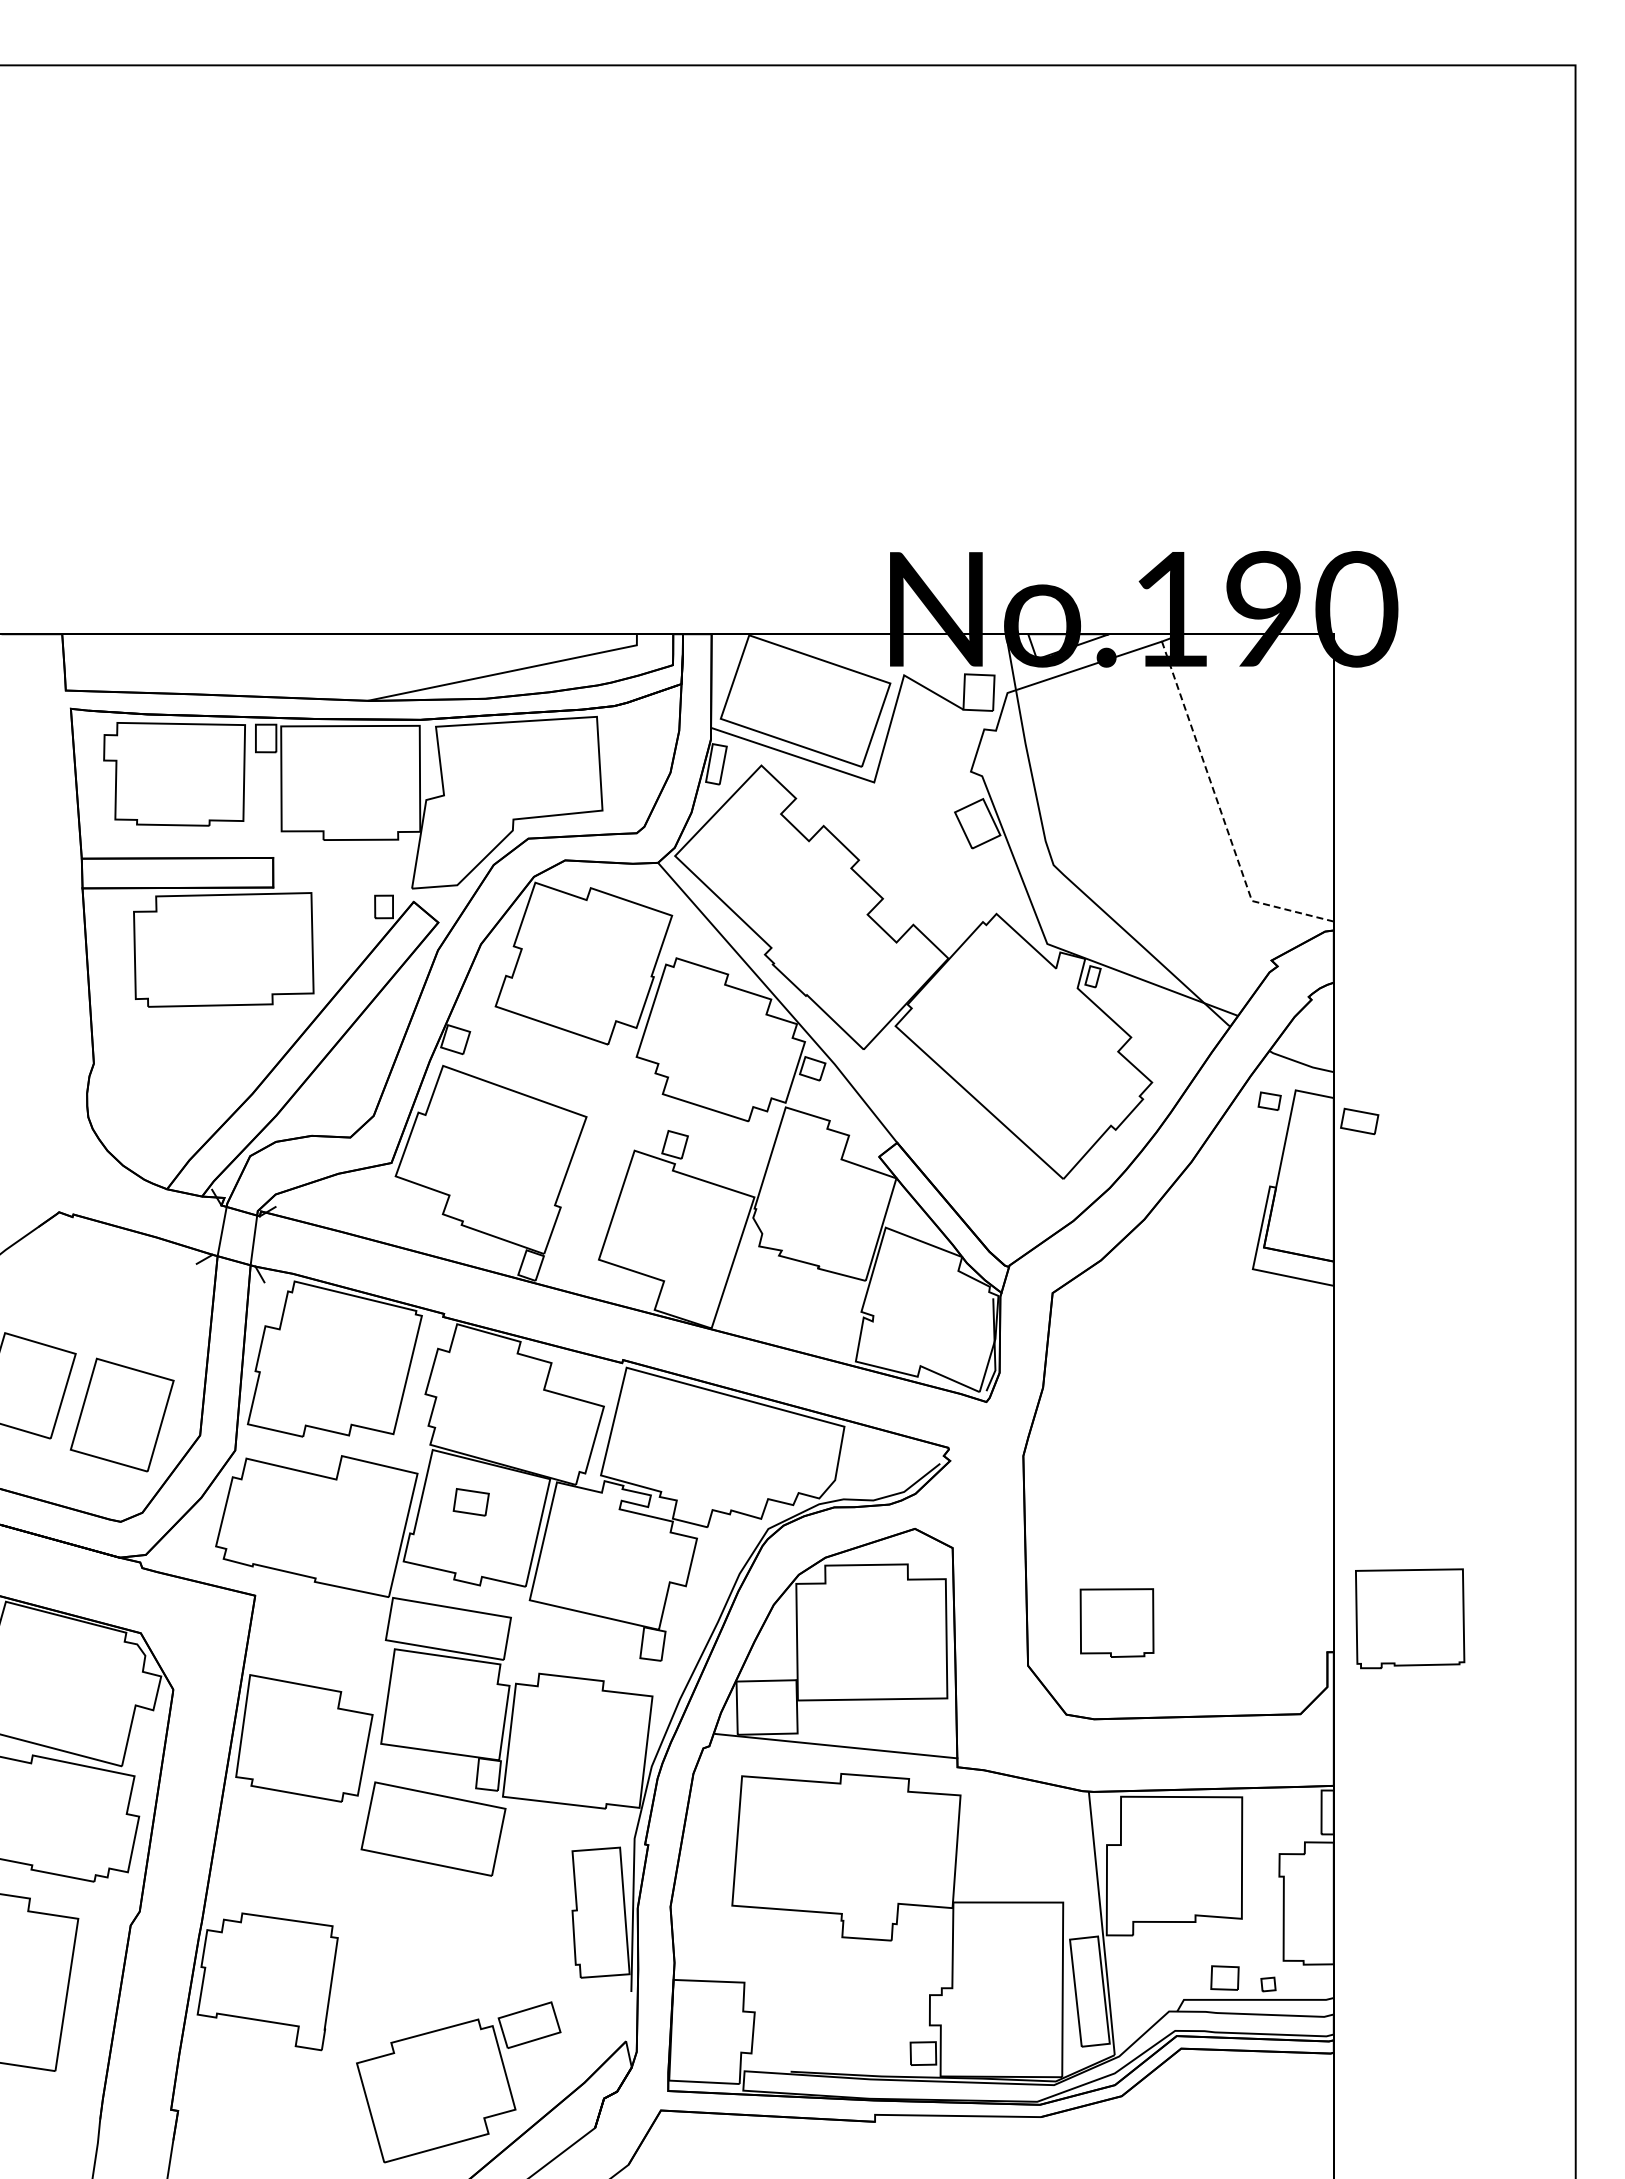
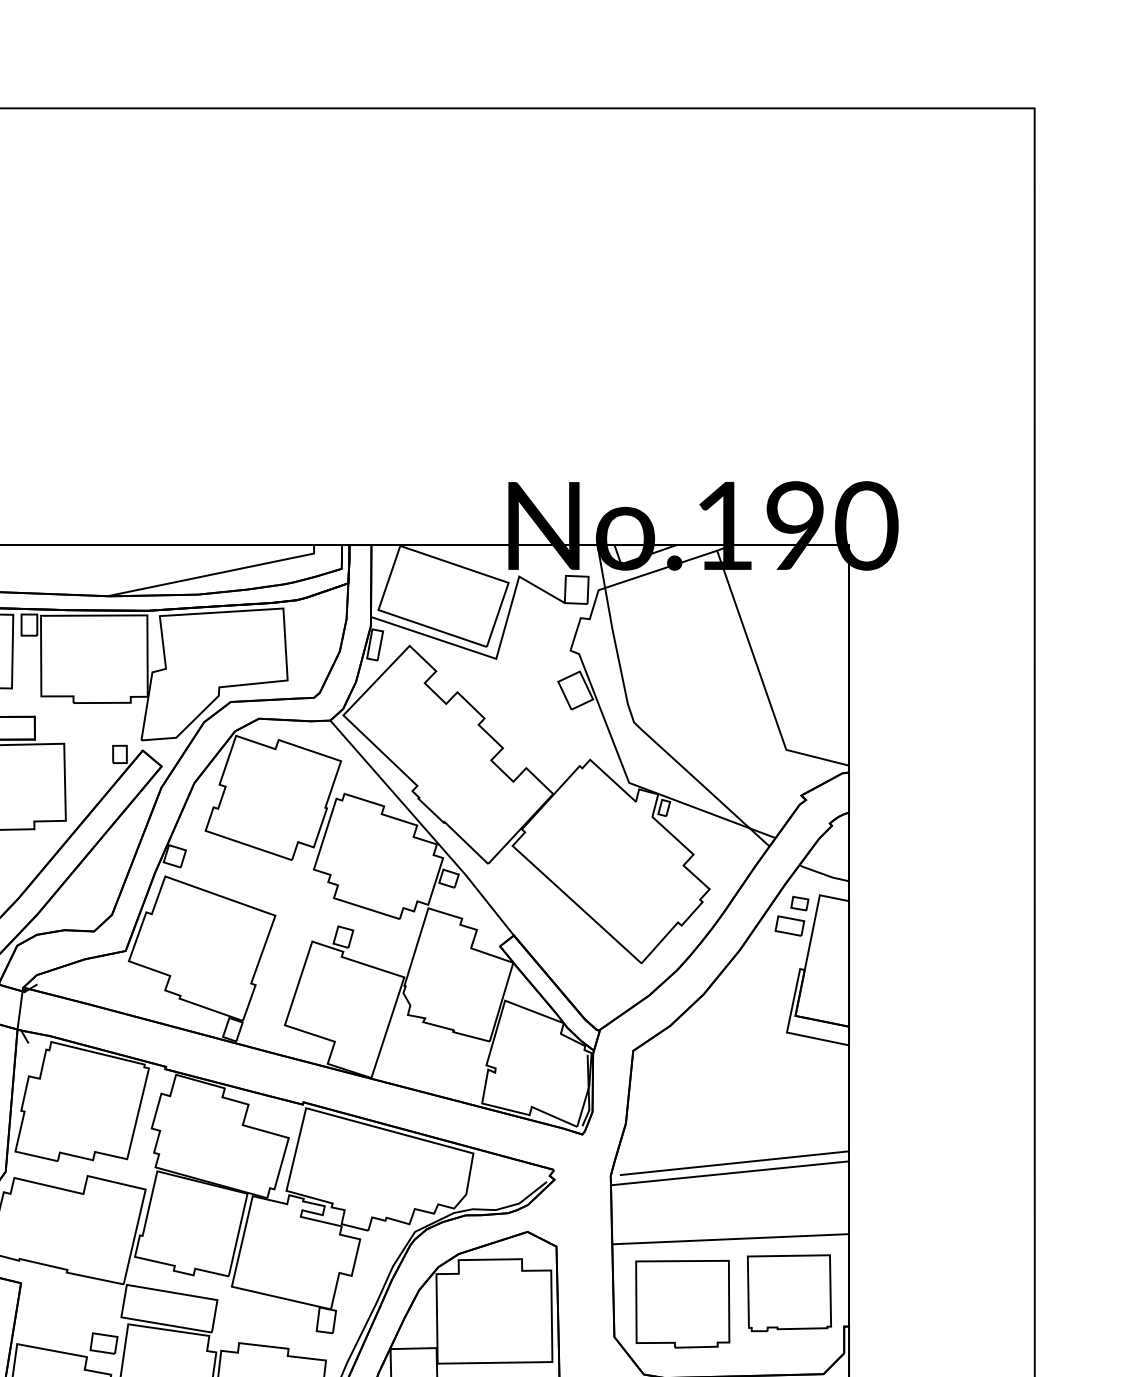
line: (1221, 812) -> (762, 681), dashed -> solid
part: (1359, 1121) -> (789, 926), moved
line: (1184, 1438) -> (734, 1162), added
line: (1178, 1452) -> (729, 1173), added
part: (470, 1502) -> (103, 1343), moved
line: (1179, 1538) -> (730, 1239), added
part: (1410, 1618) -> (789, 1293), moved
part: (1116, 1622) -> (682, 1303), size x1.67

